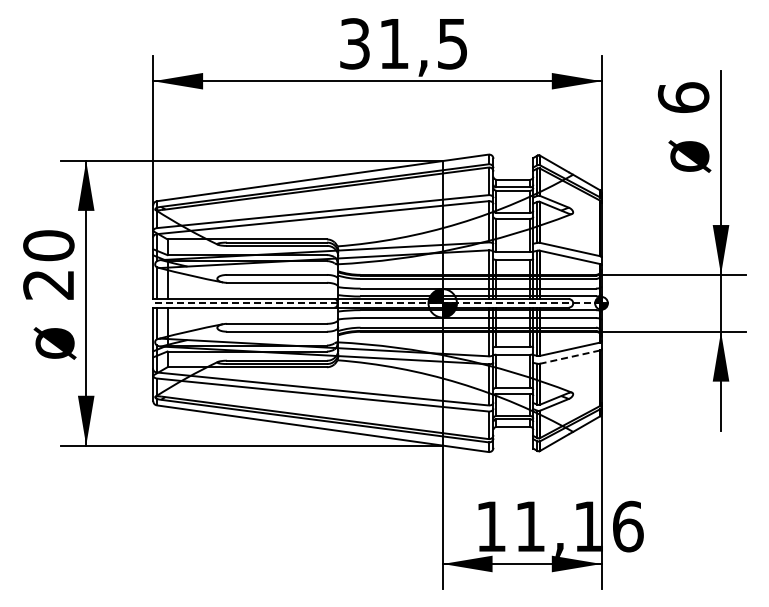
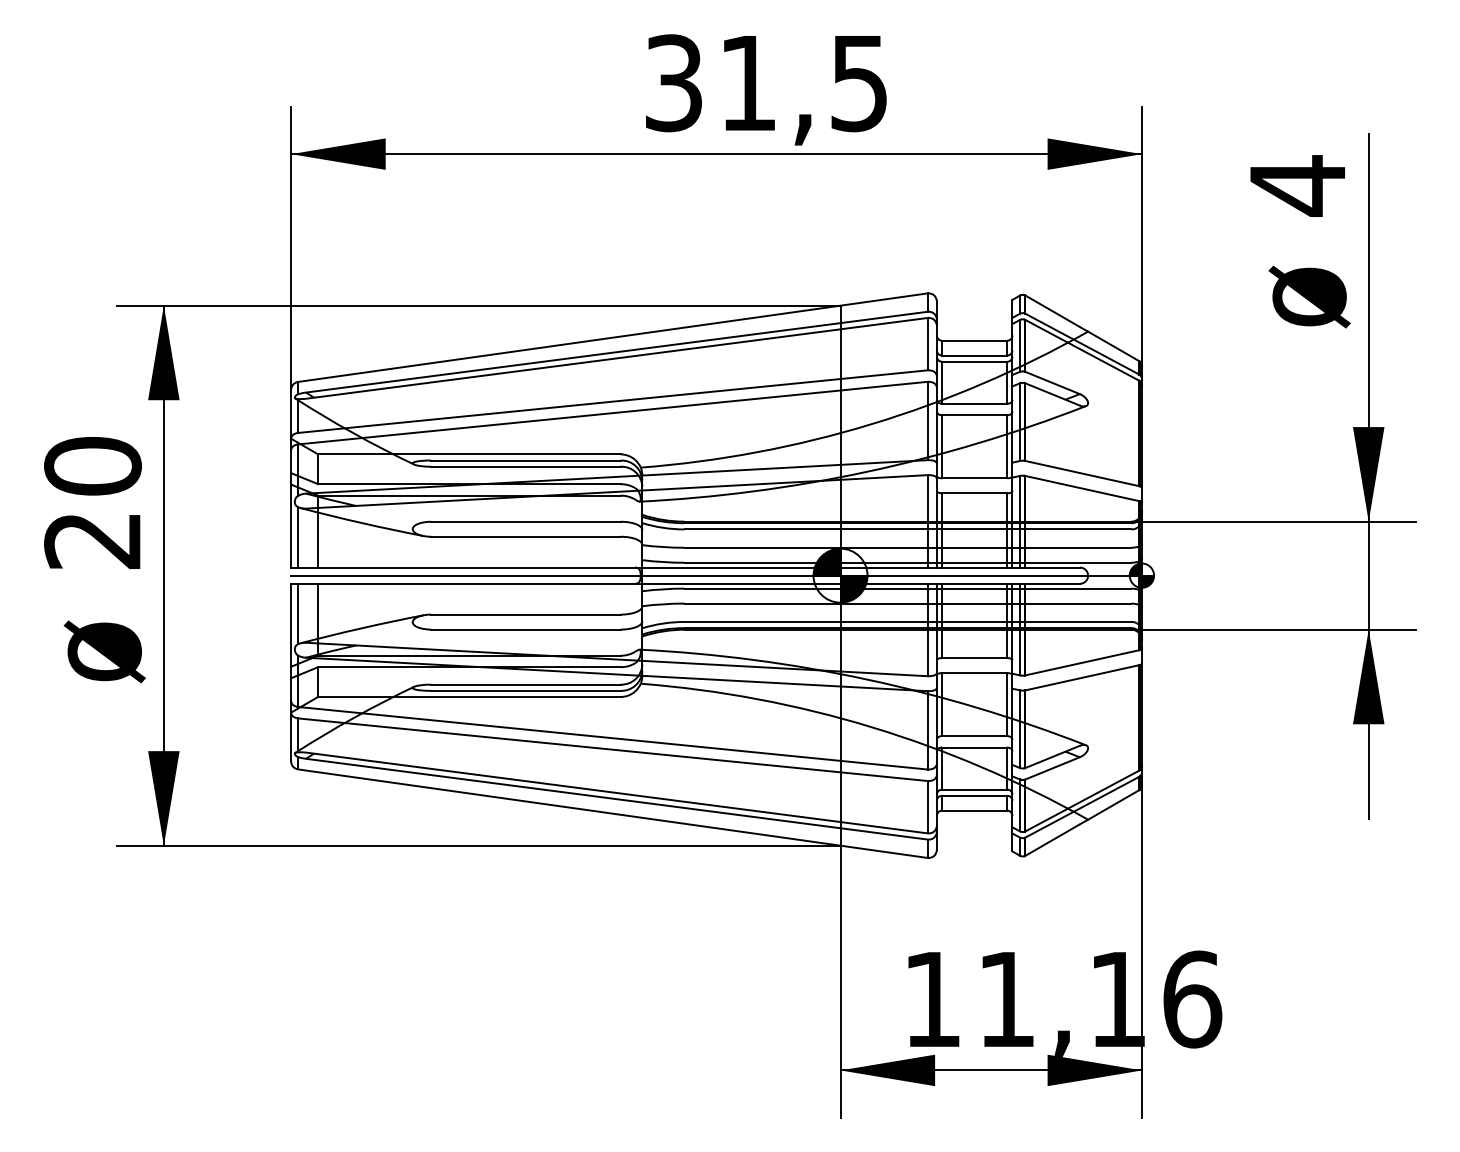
text: (683, 97) -> (1297, 185), 6 -> 4
line: (376, 303) -> (714, 576), dashed -> solid
line: (570, 357) -> (1083, 678), dashed -> solid

